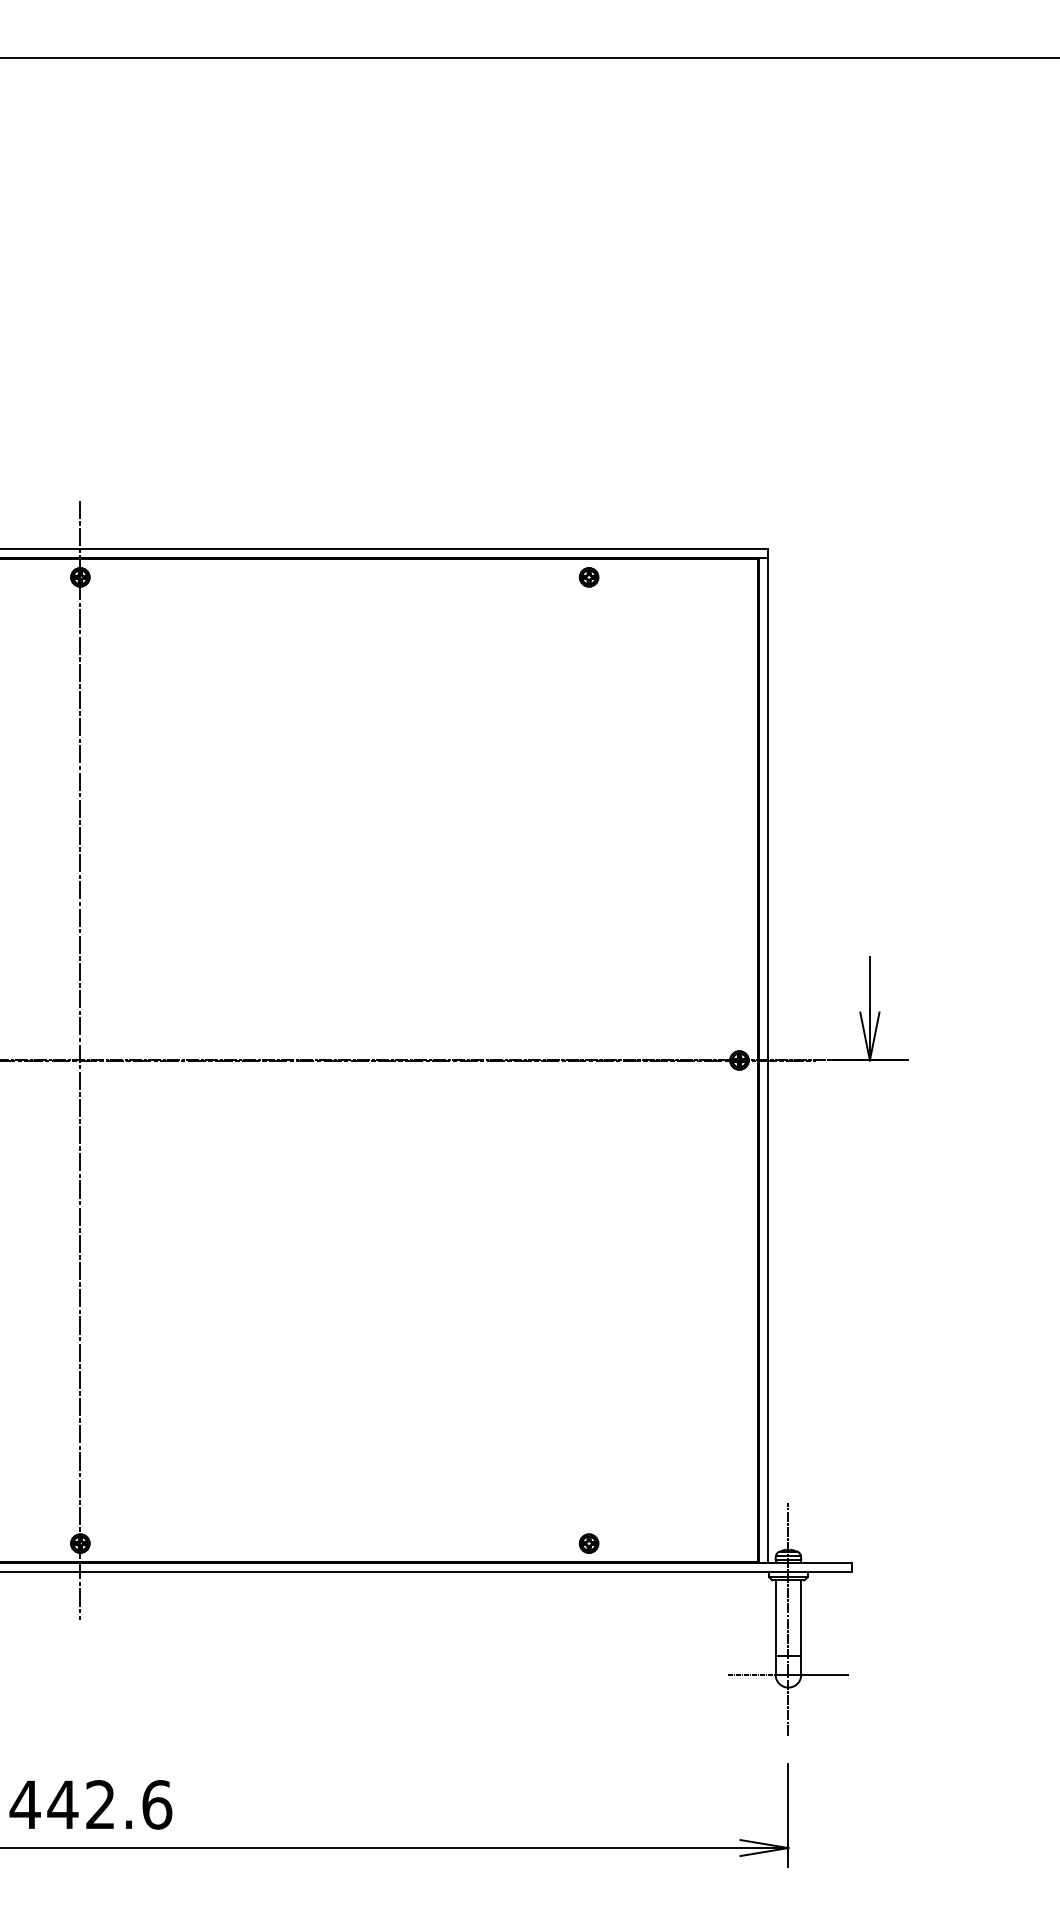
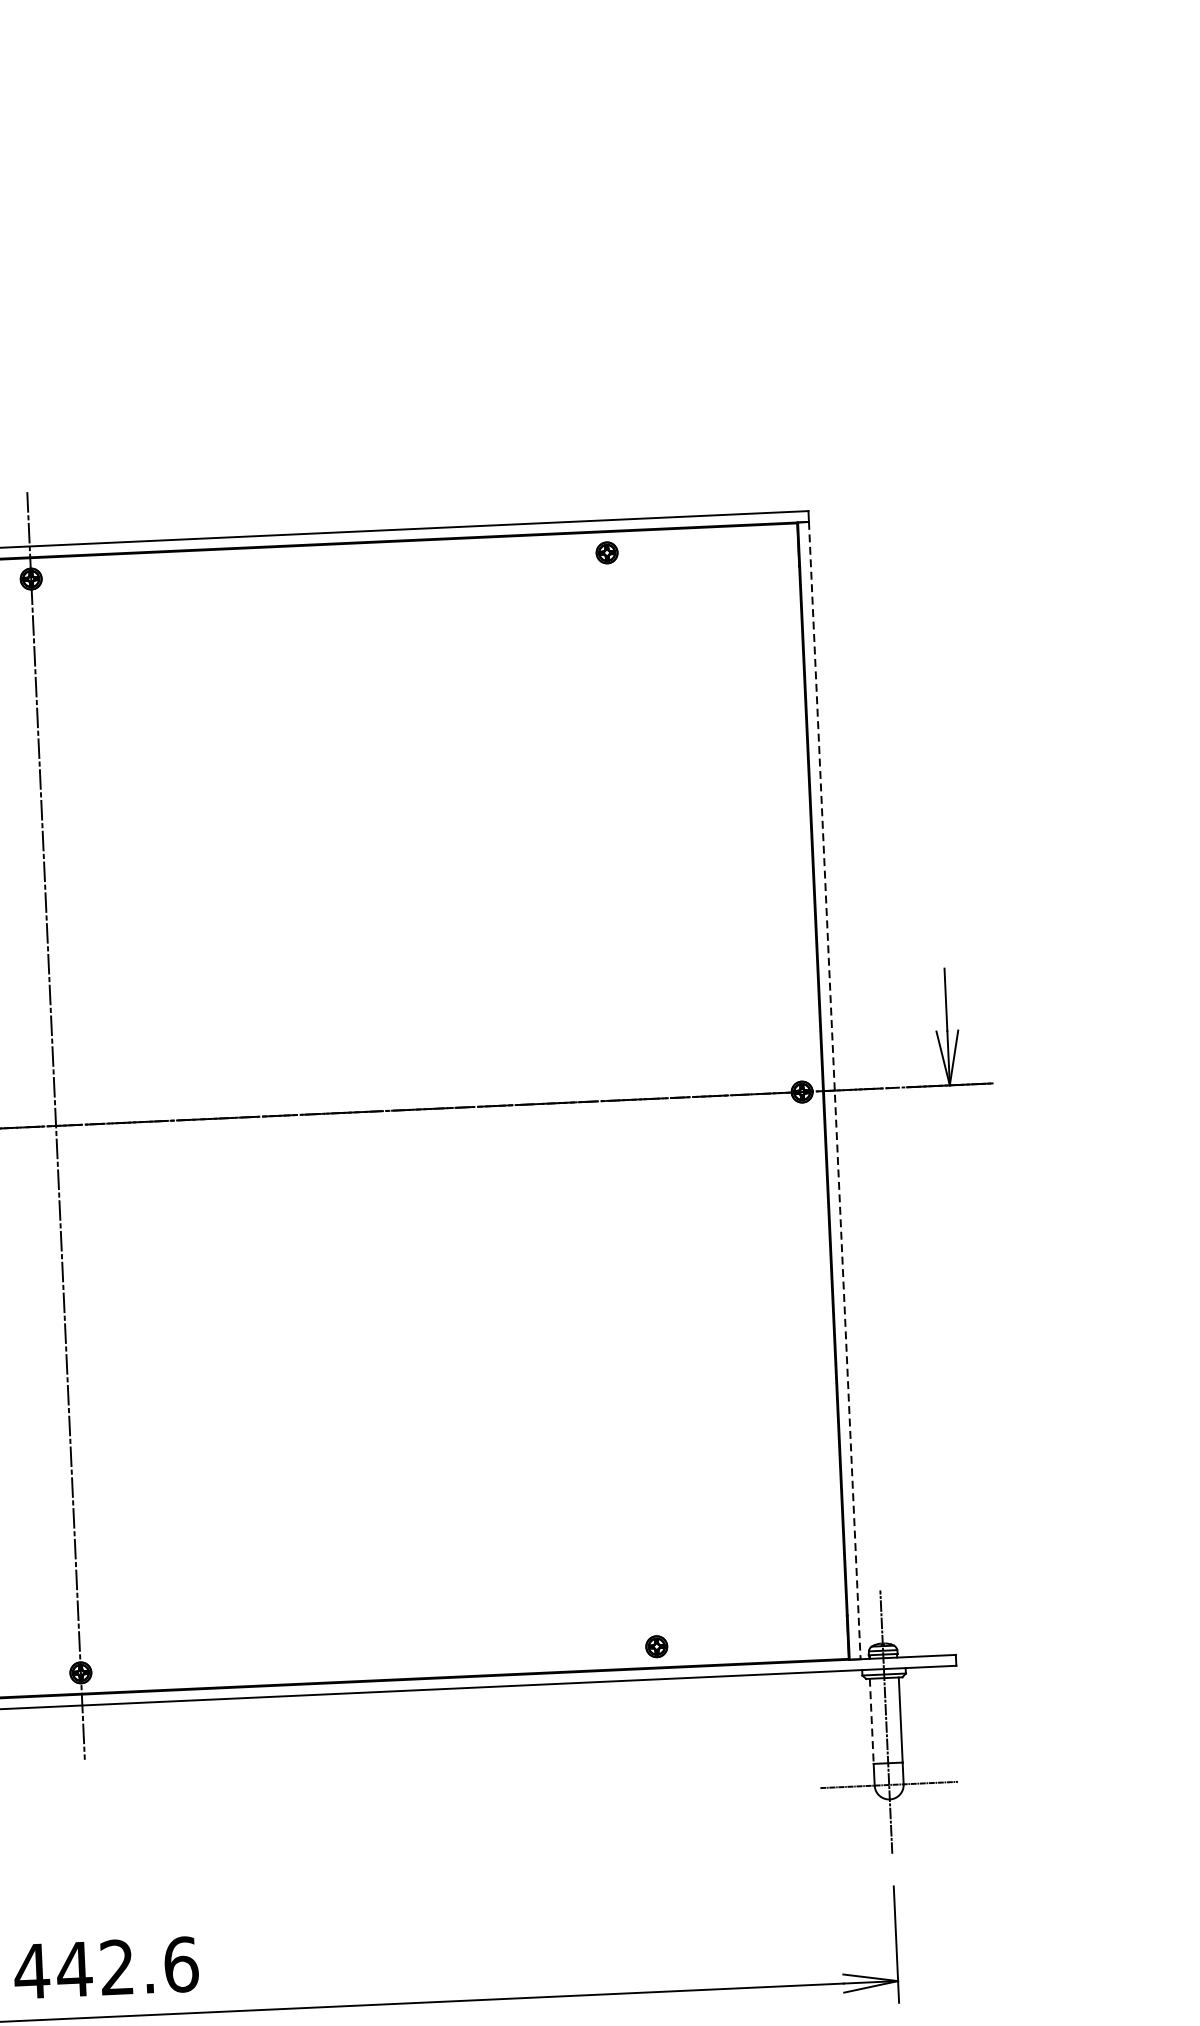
line: (768, 1061) -> (835, 1091), solid -> dashed
line: (775, 1618) -> (871, 1721), solid -> dashed

